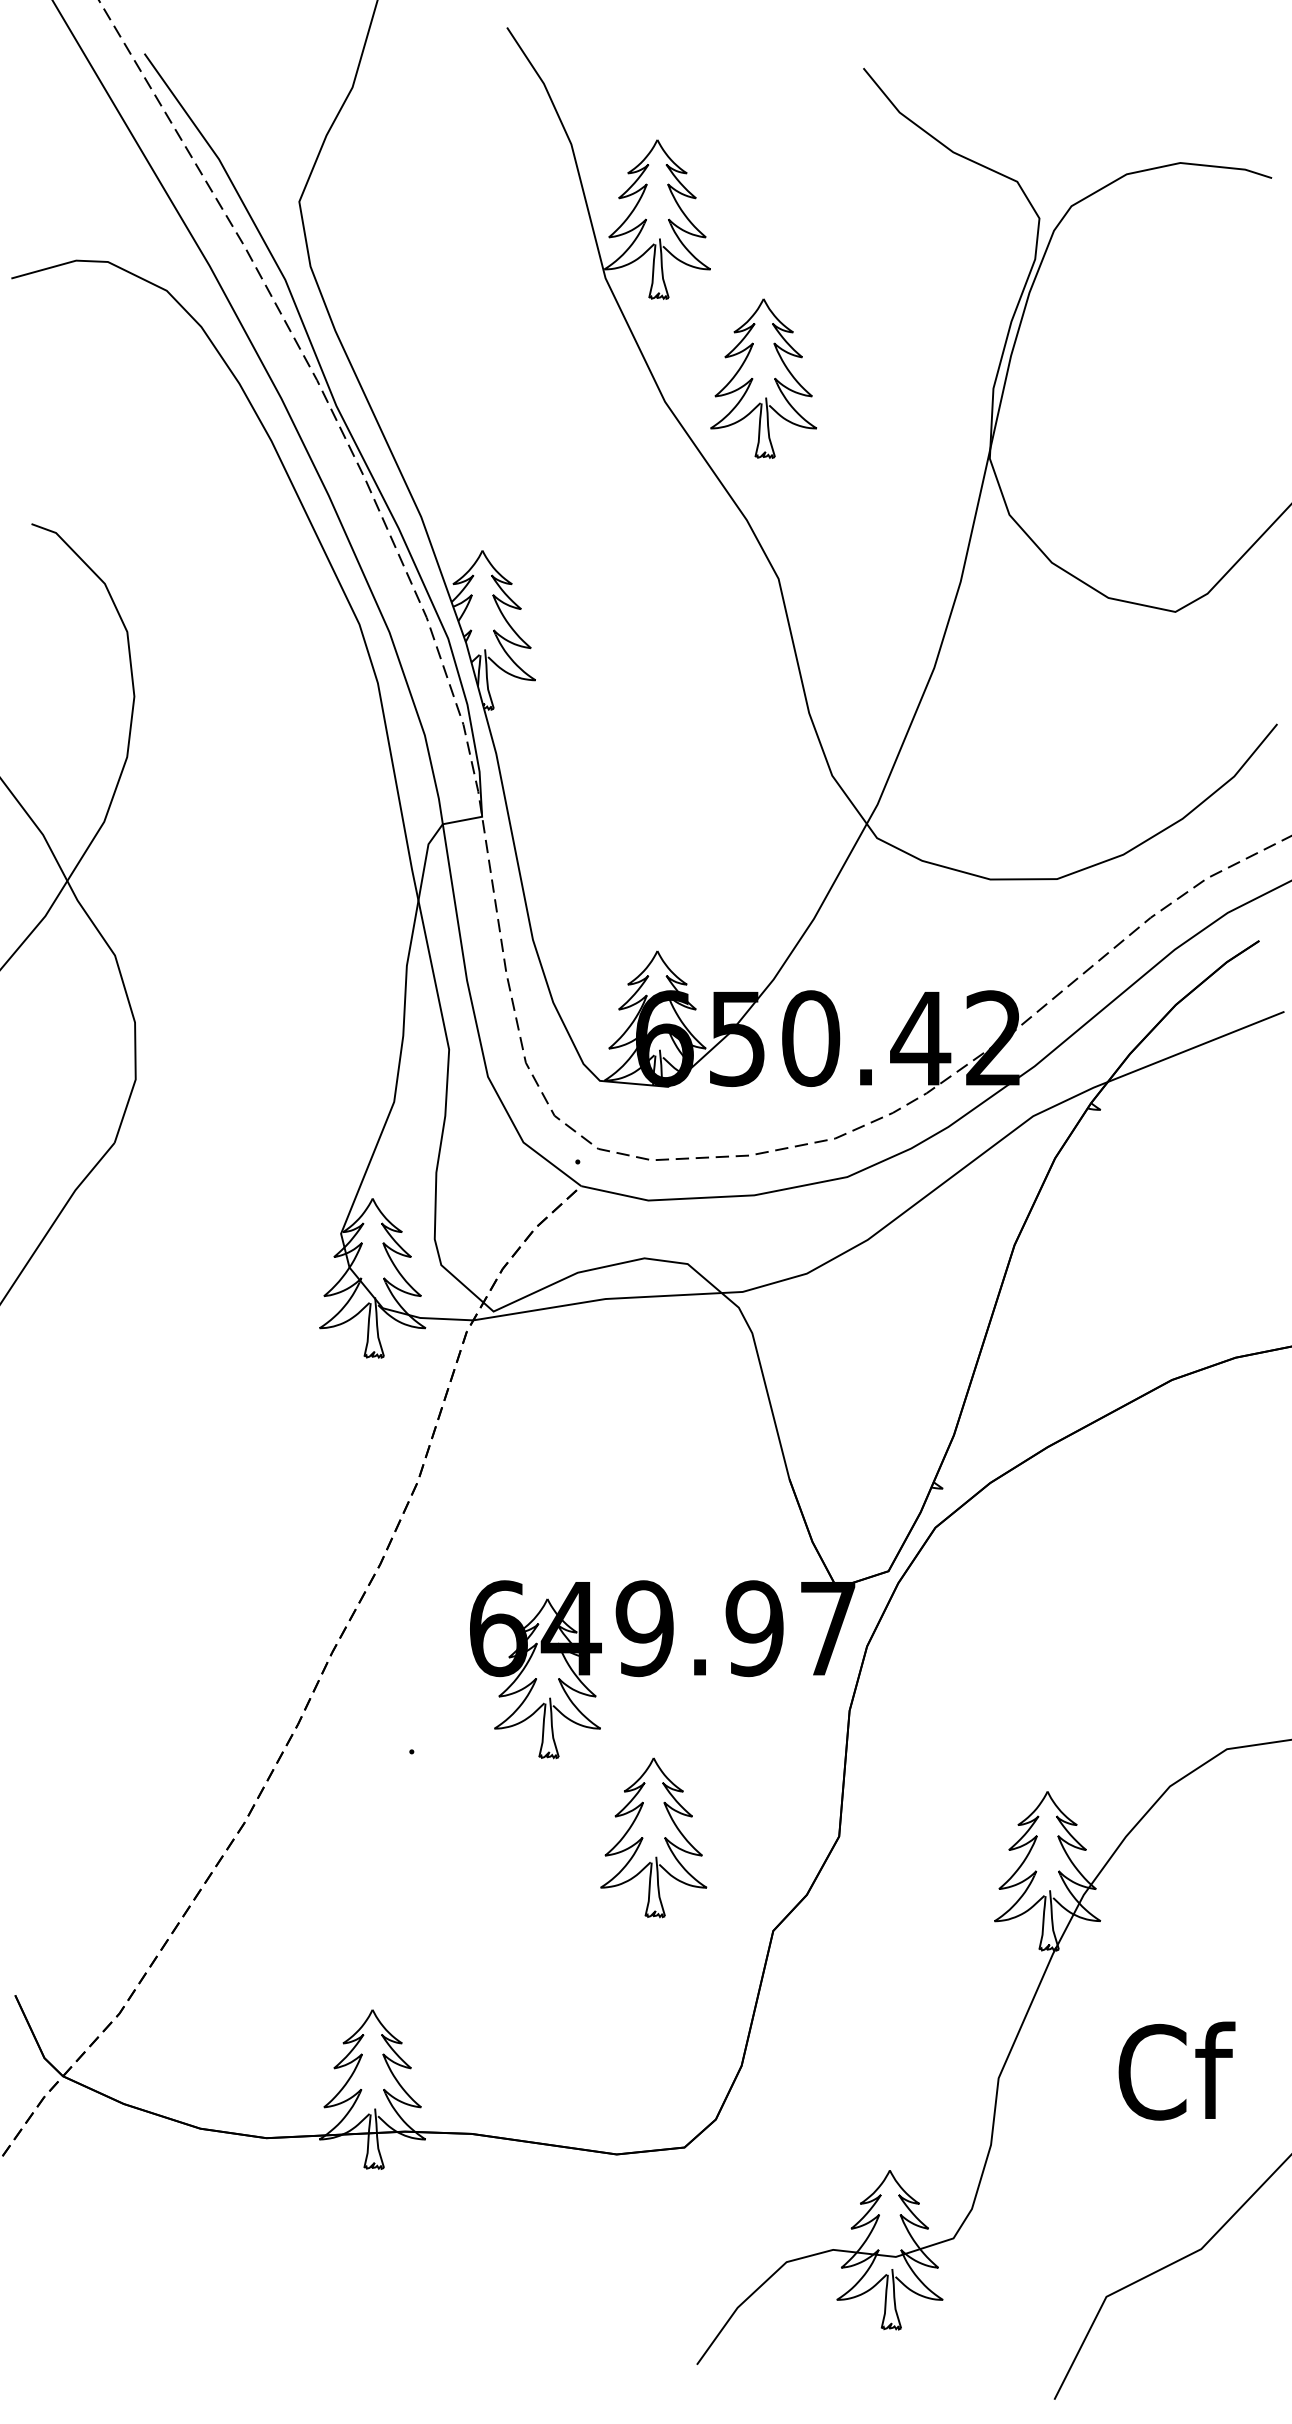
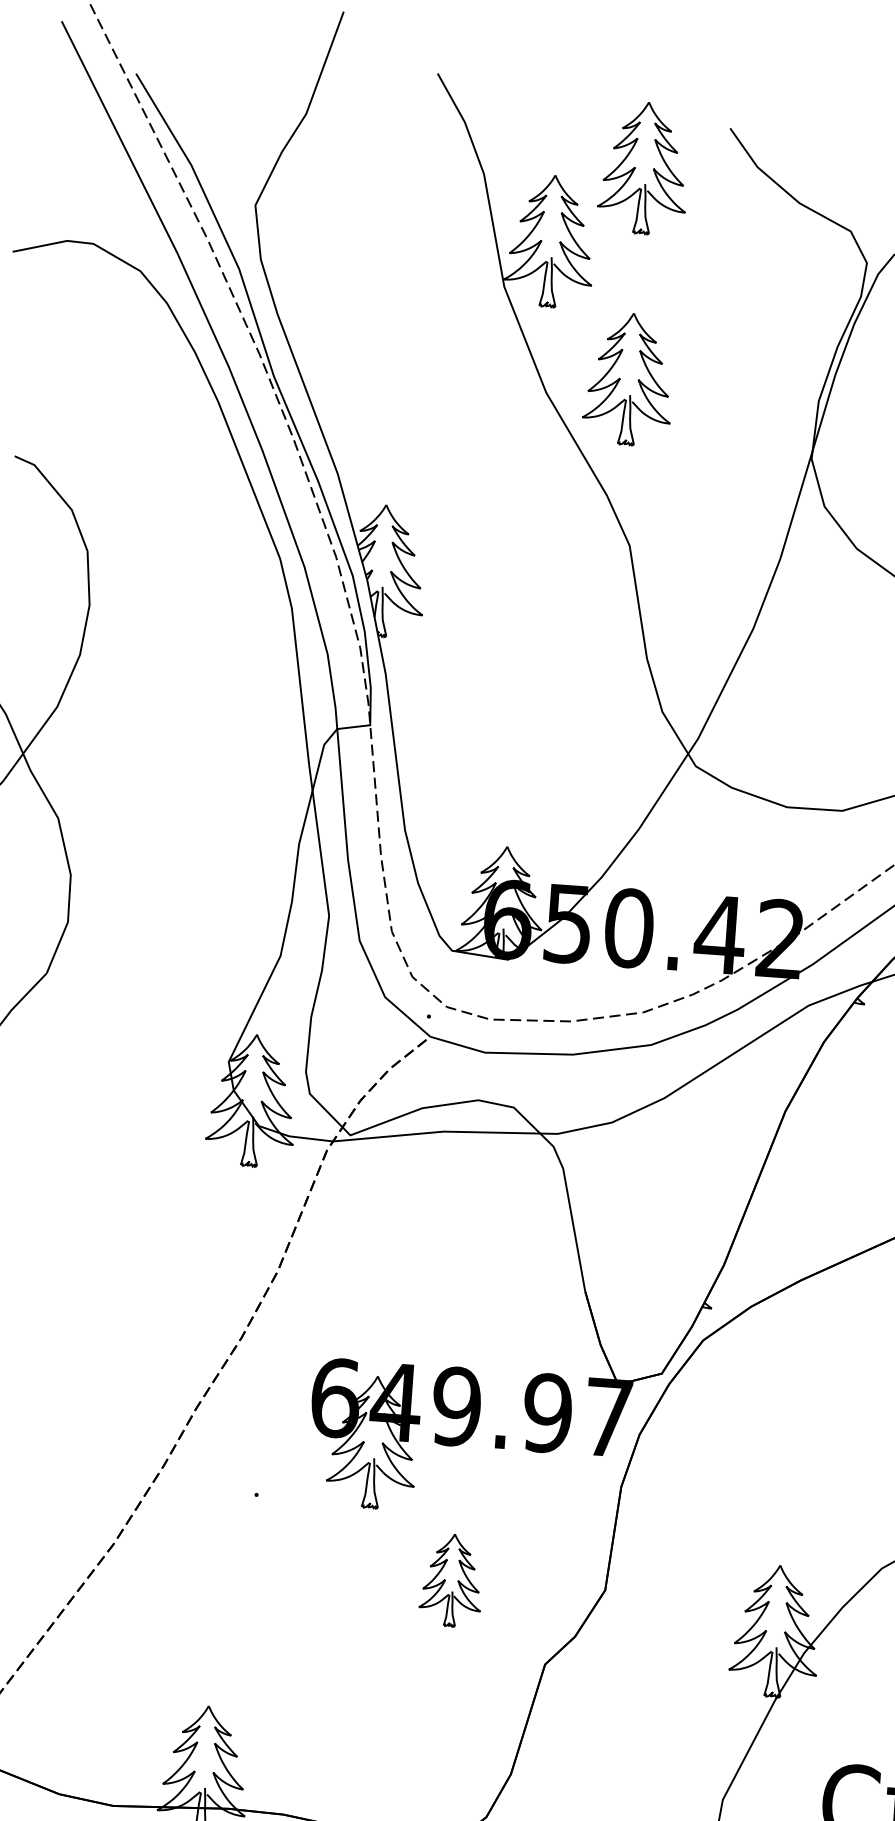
part: (753, 123) -> (635, 167), added
part: (653, 1837) -> (451, 1580), size x0.7

